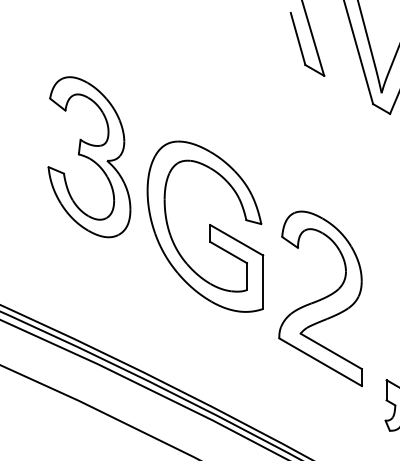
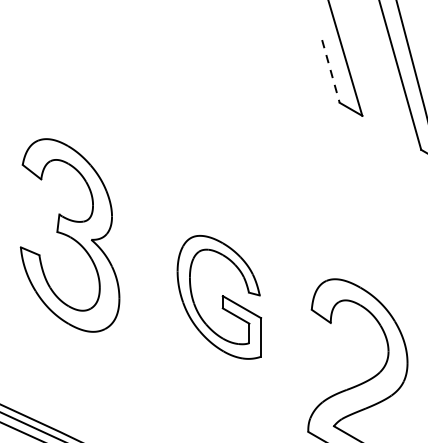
line: (298, 39) -> (331, 72), solid -> dashed
part: (89, 157) -> (70, 235), moved
part: (205, 226) -> (219, 297), size x0.6

